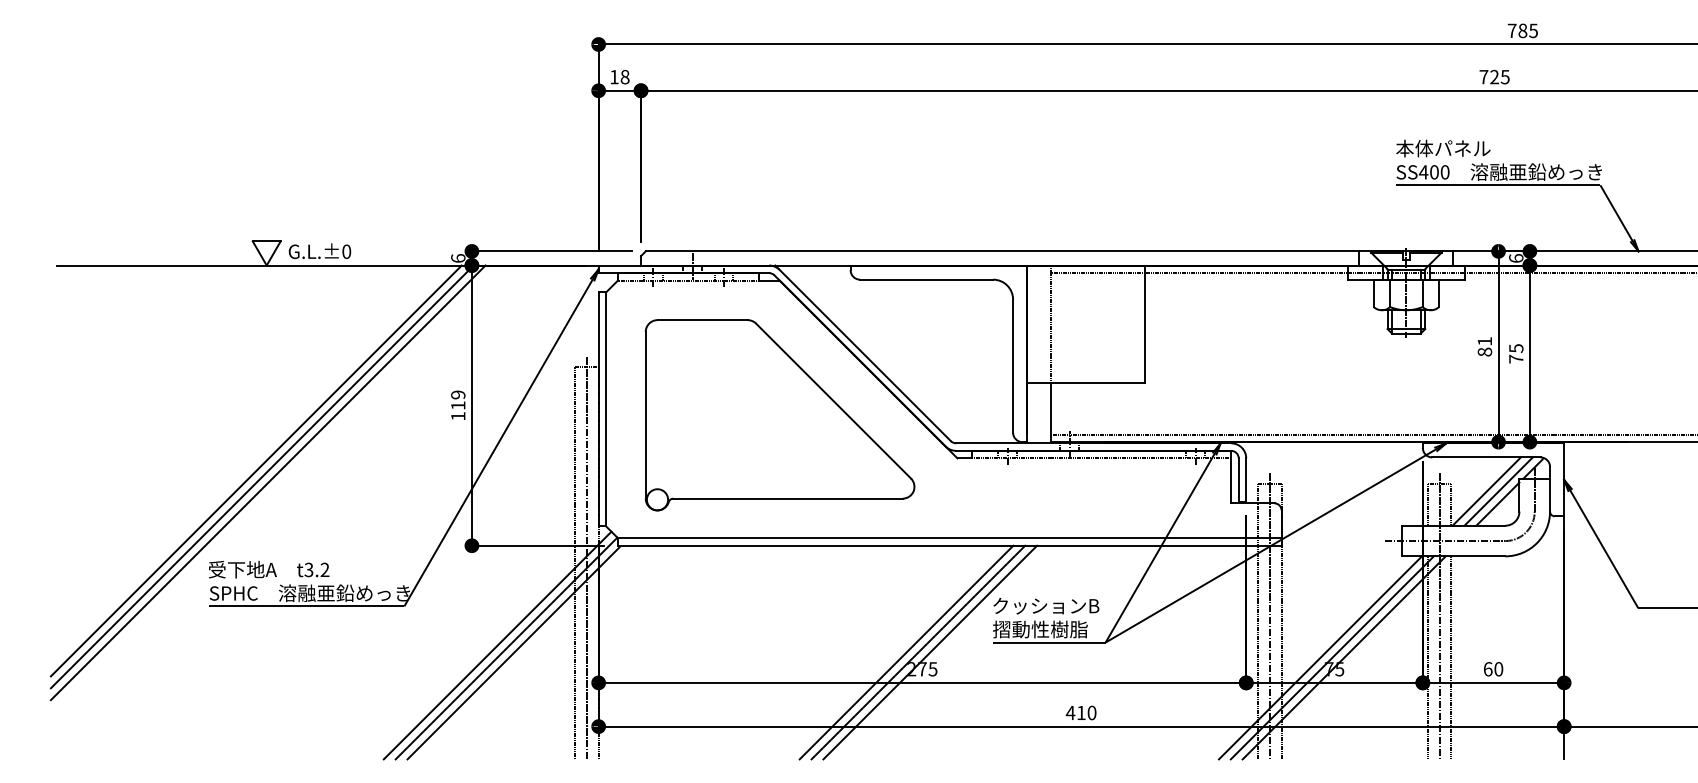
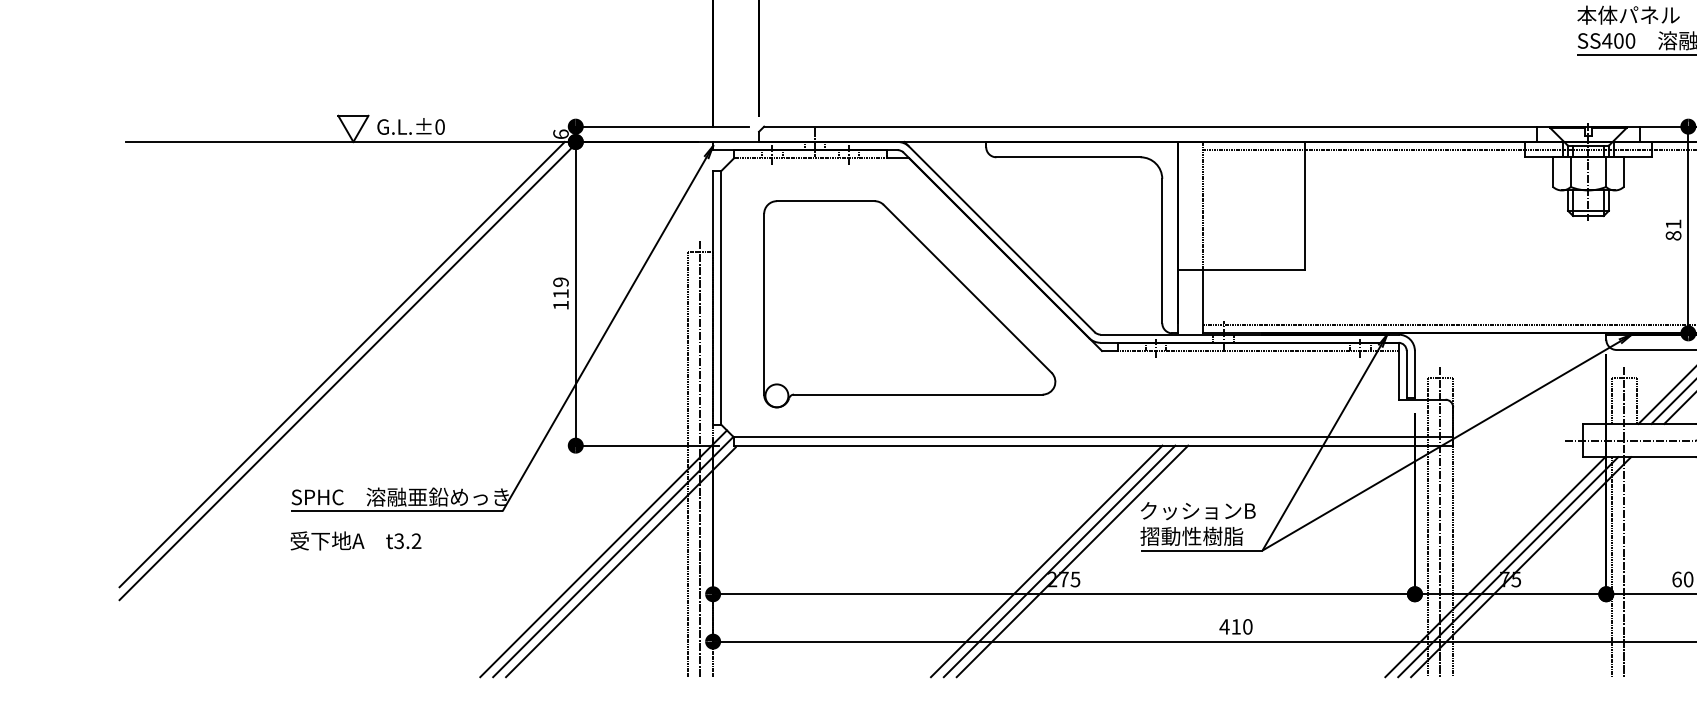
line: (267, 482) -> (354, 377), removed
text: (269, 569) -> (356, 540), moved
line: (1451, 657) -> (1637, 566), removed

